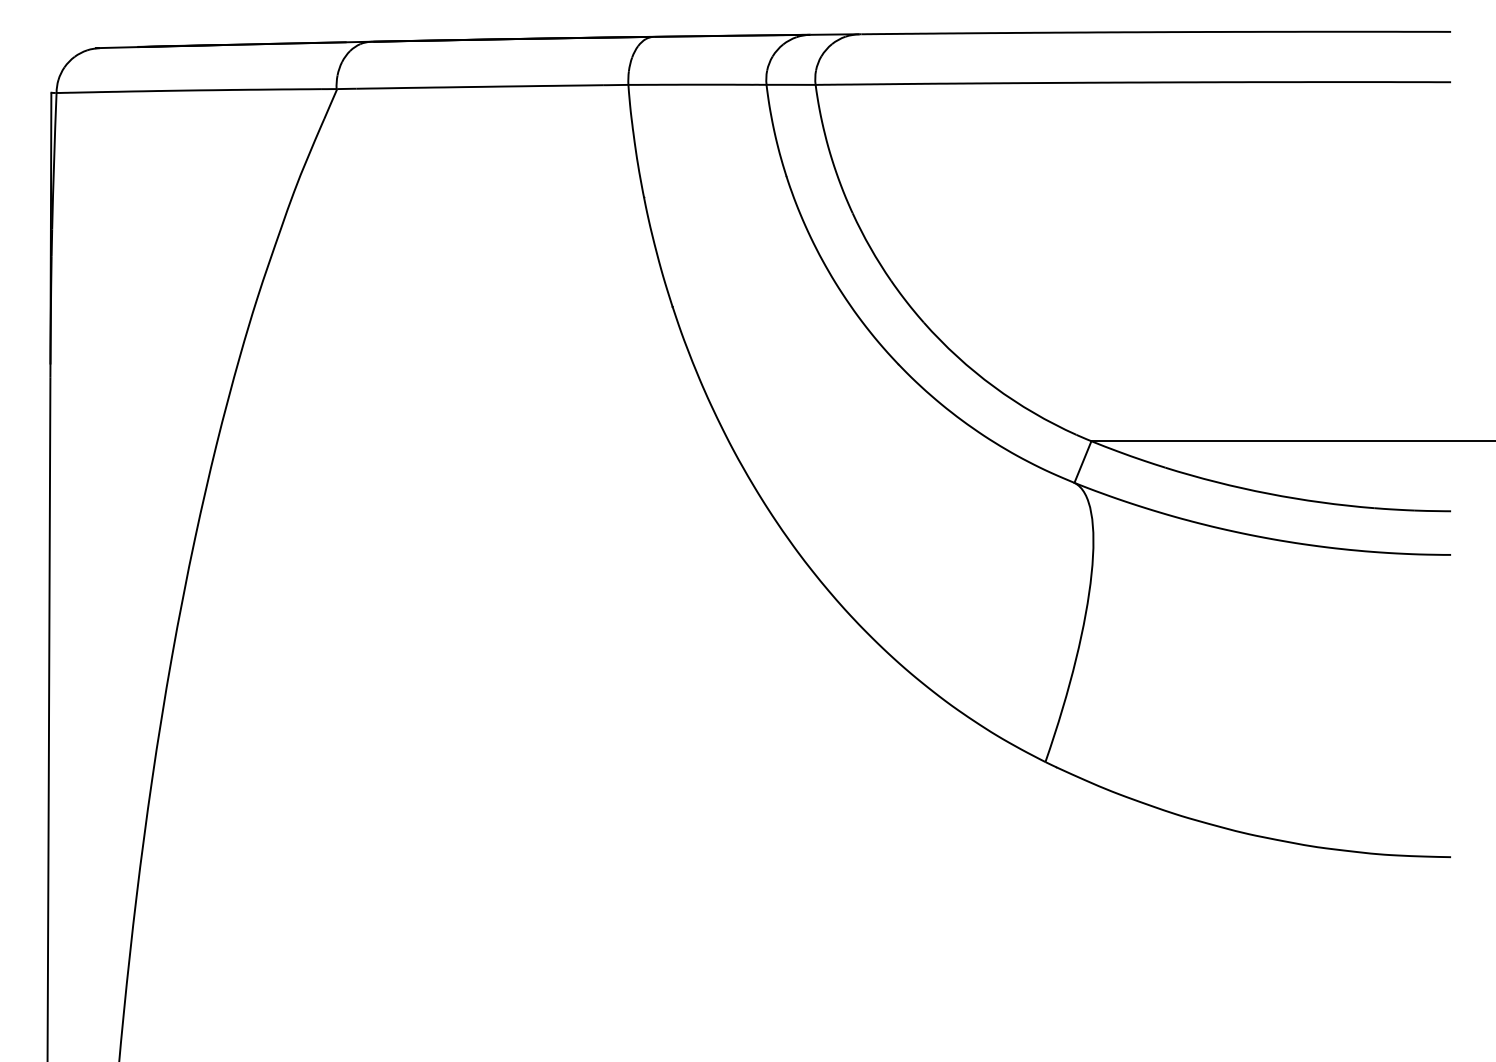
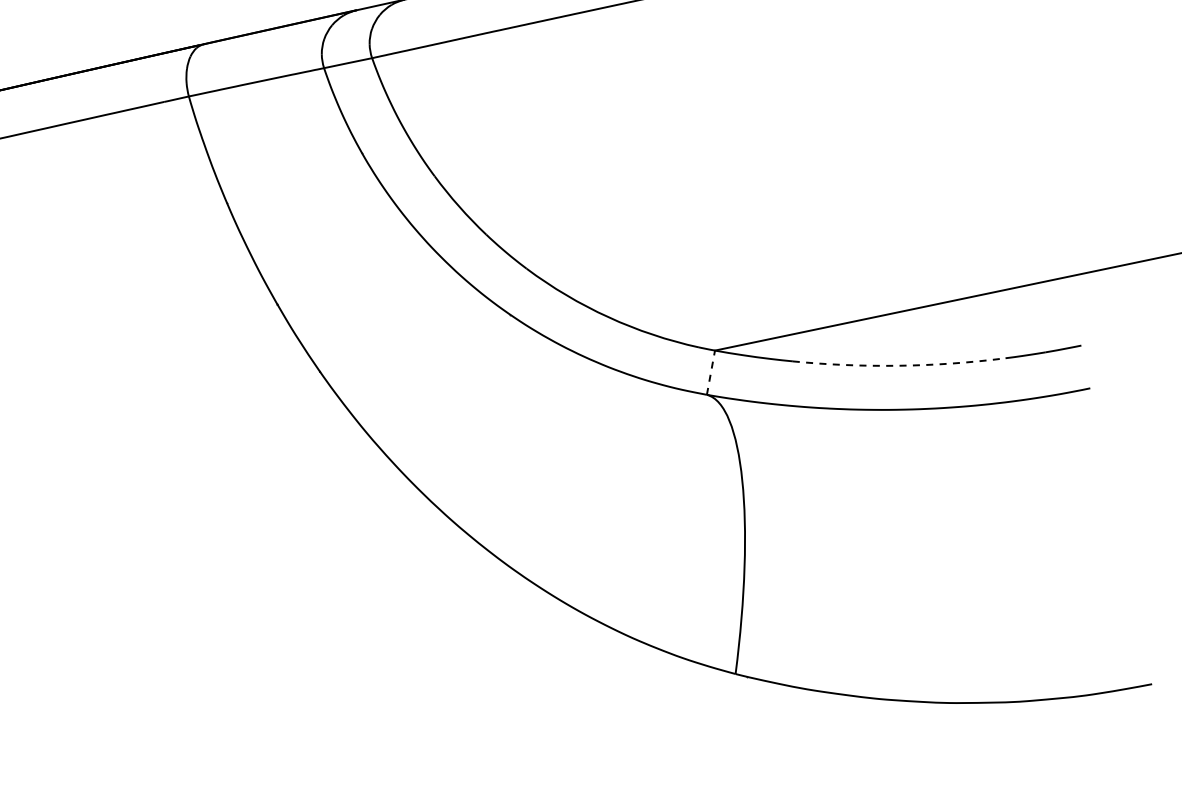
line: (1083, 461) -> (711, 372), solid -> dashed
arc: (1268, 493) -> (899, 365), solid -> dashed

